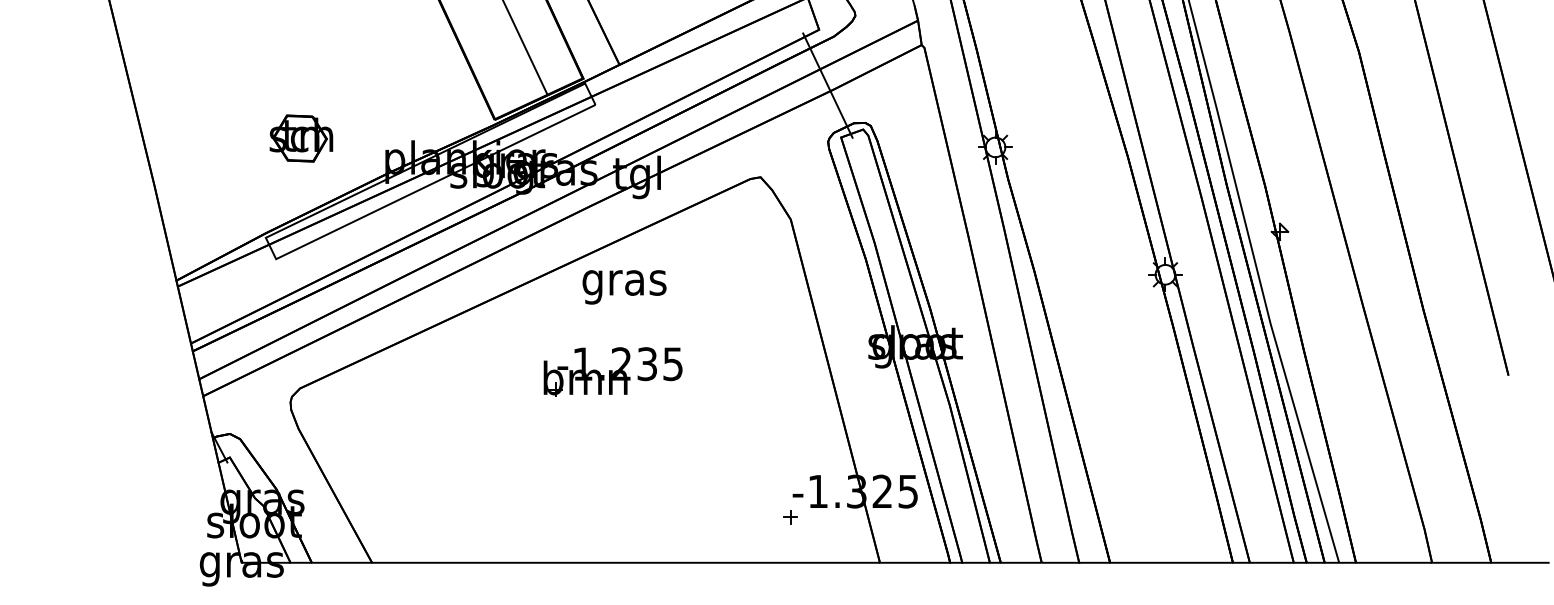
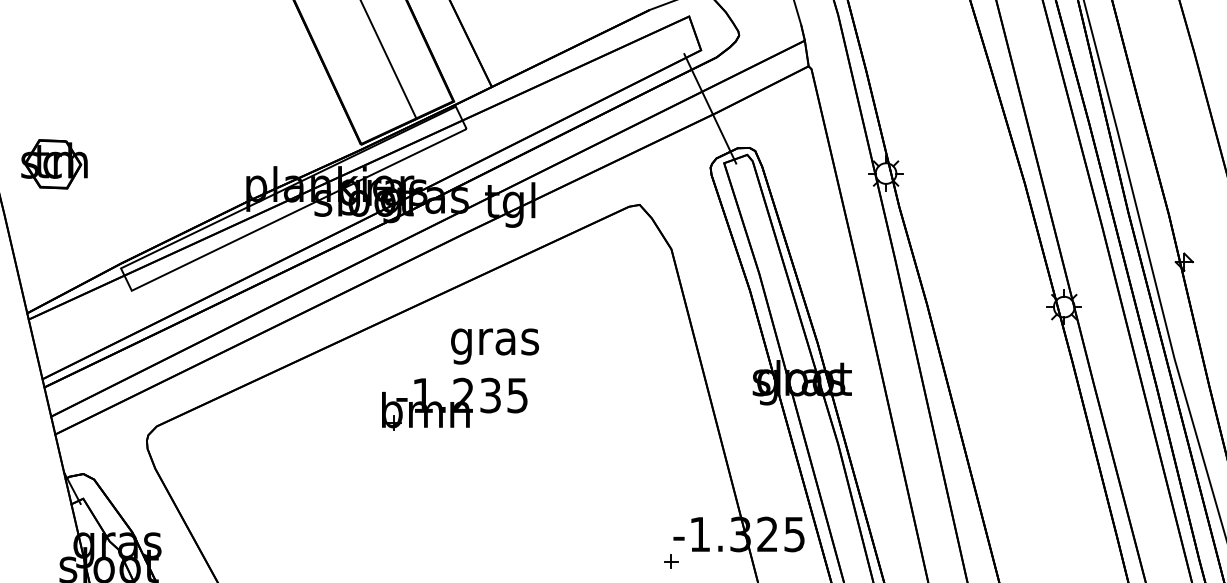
part: (301, 138) -> (54, 164), moved
text: (624, 287) -> (494, 346), moved
part: (612, 371) -> (454, 403), moved

